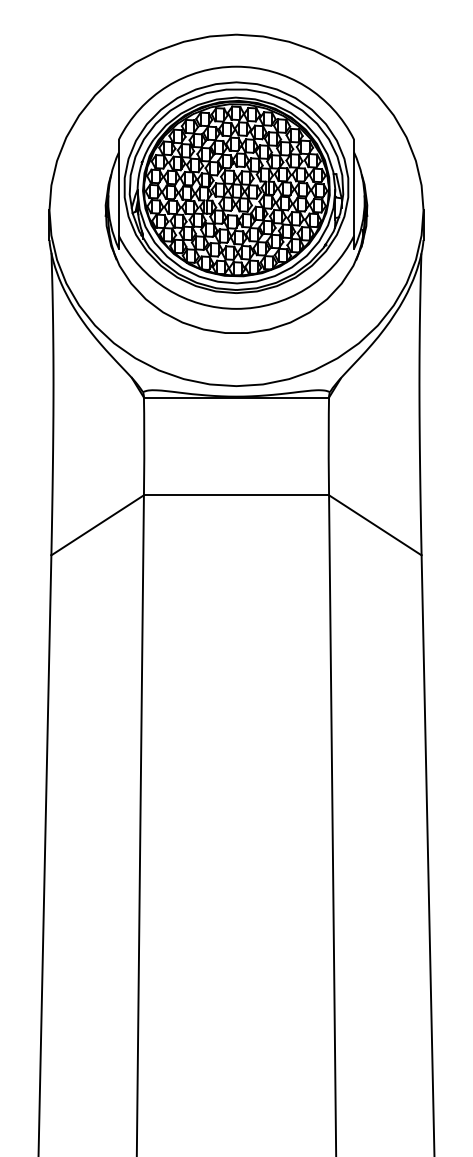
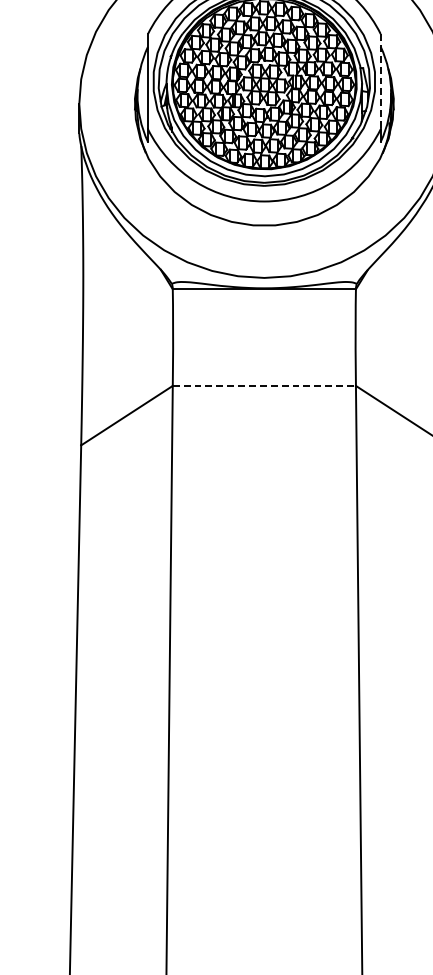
line: (354, 188) -> (381, 82), solid -> dashed
line: (236, 495) -> (264, 386), solid -> dashed

